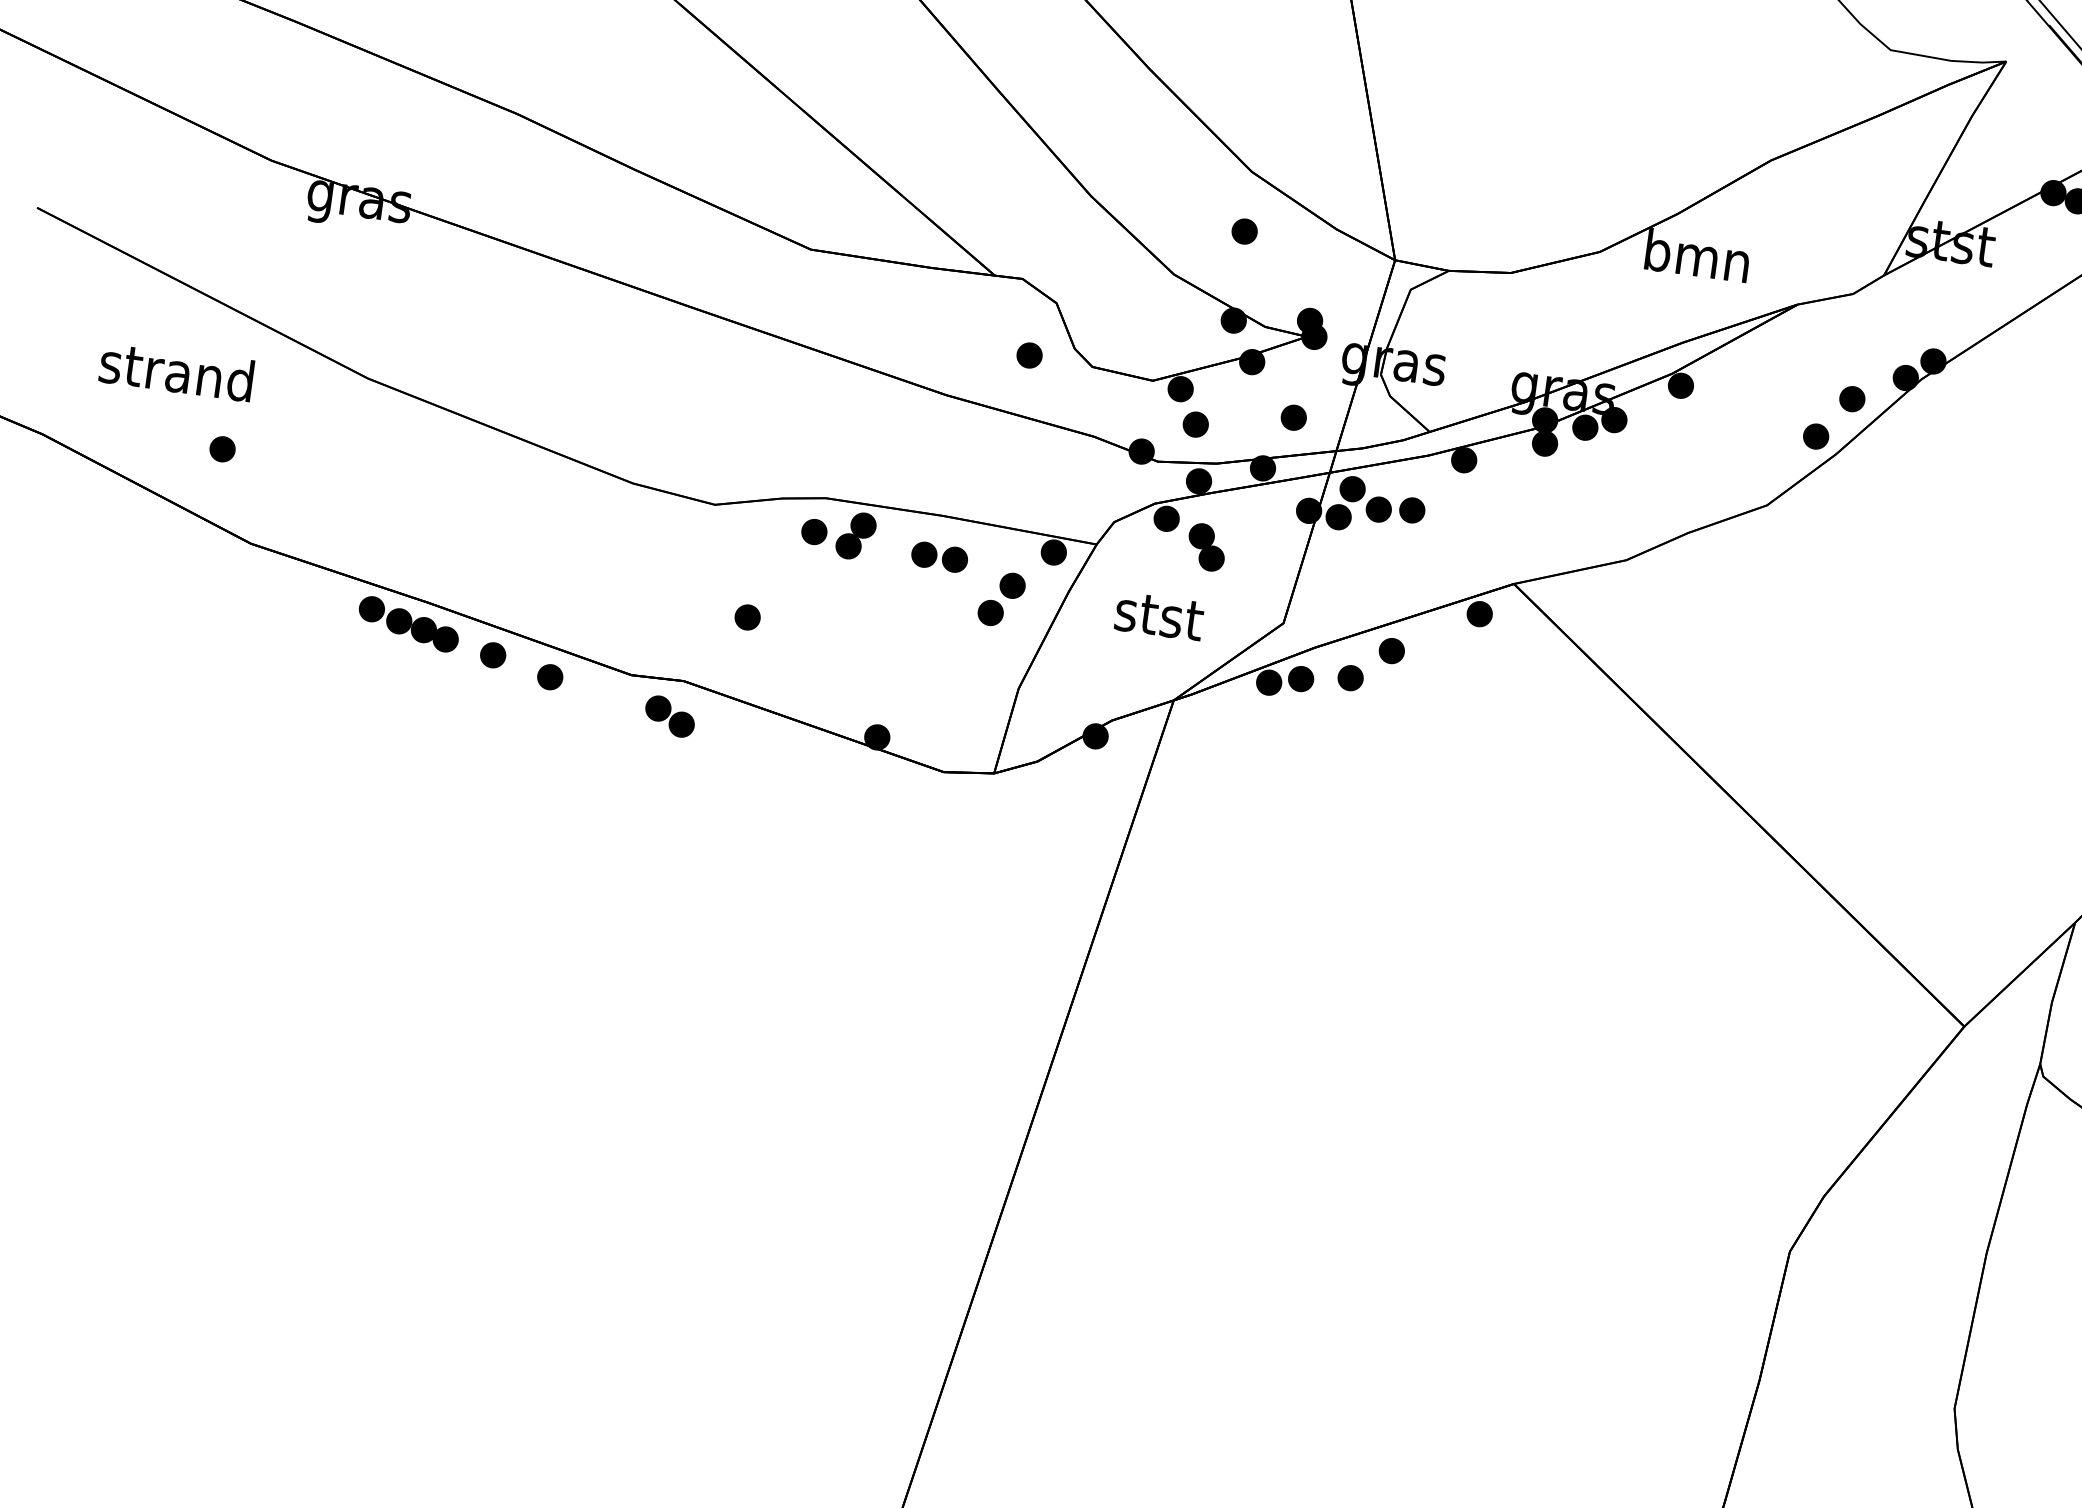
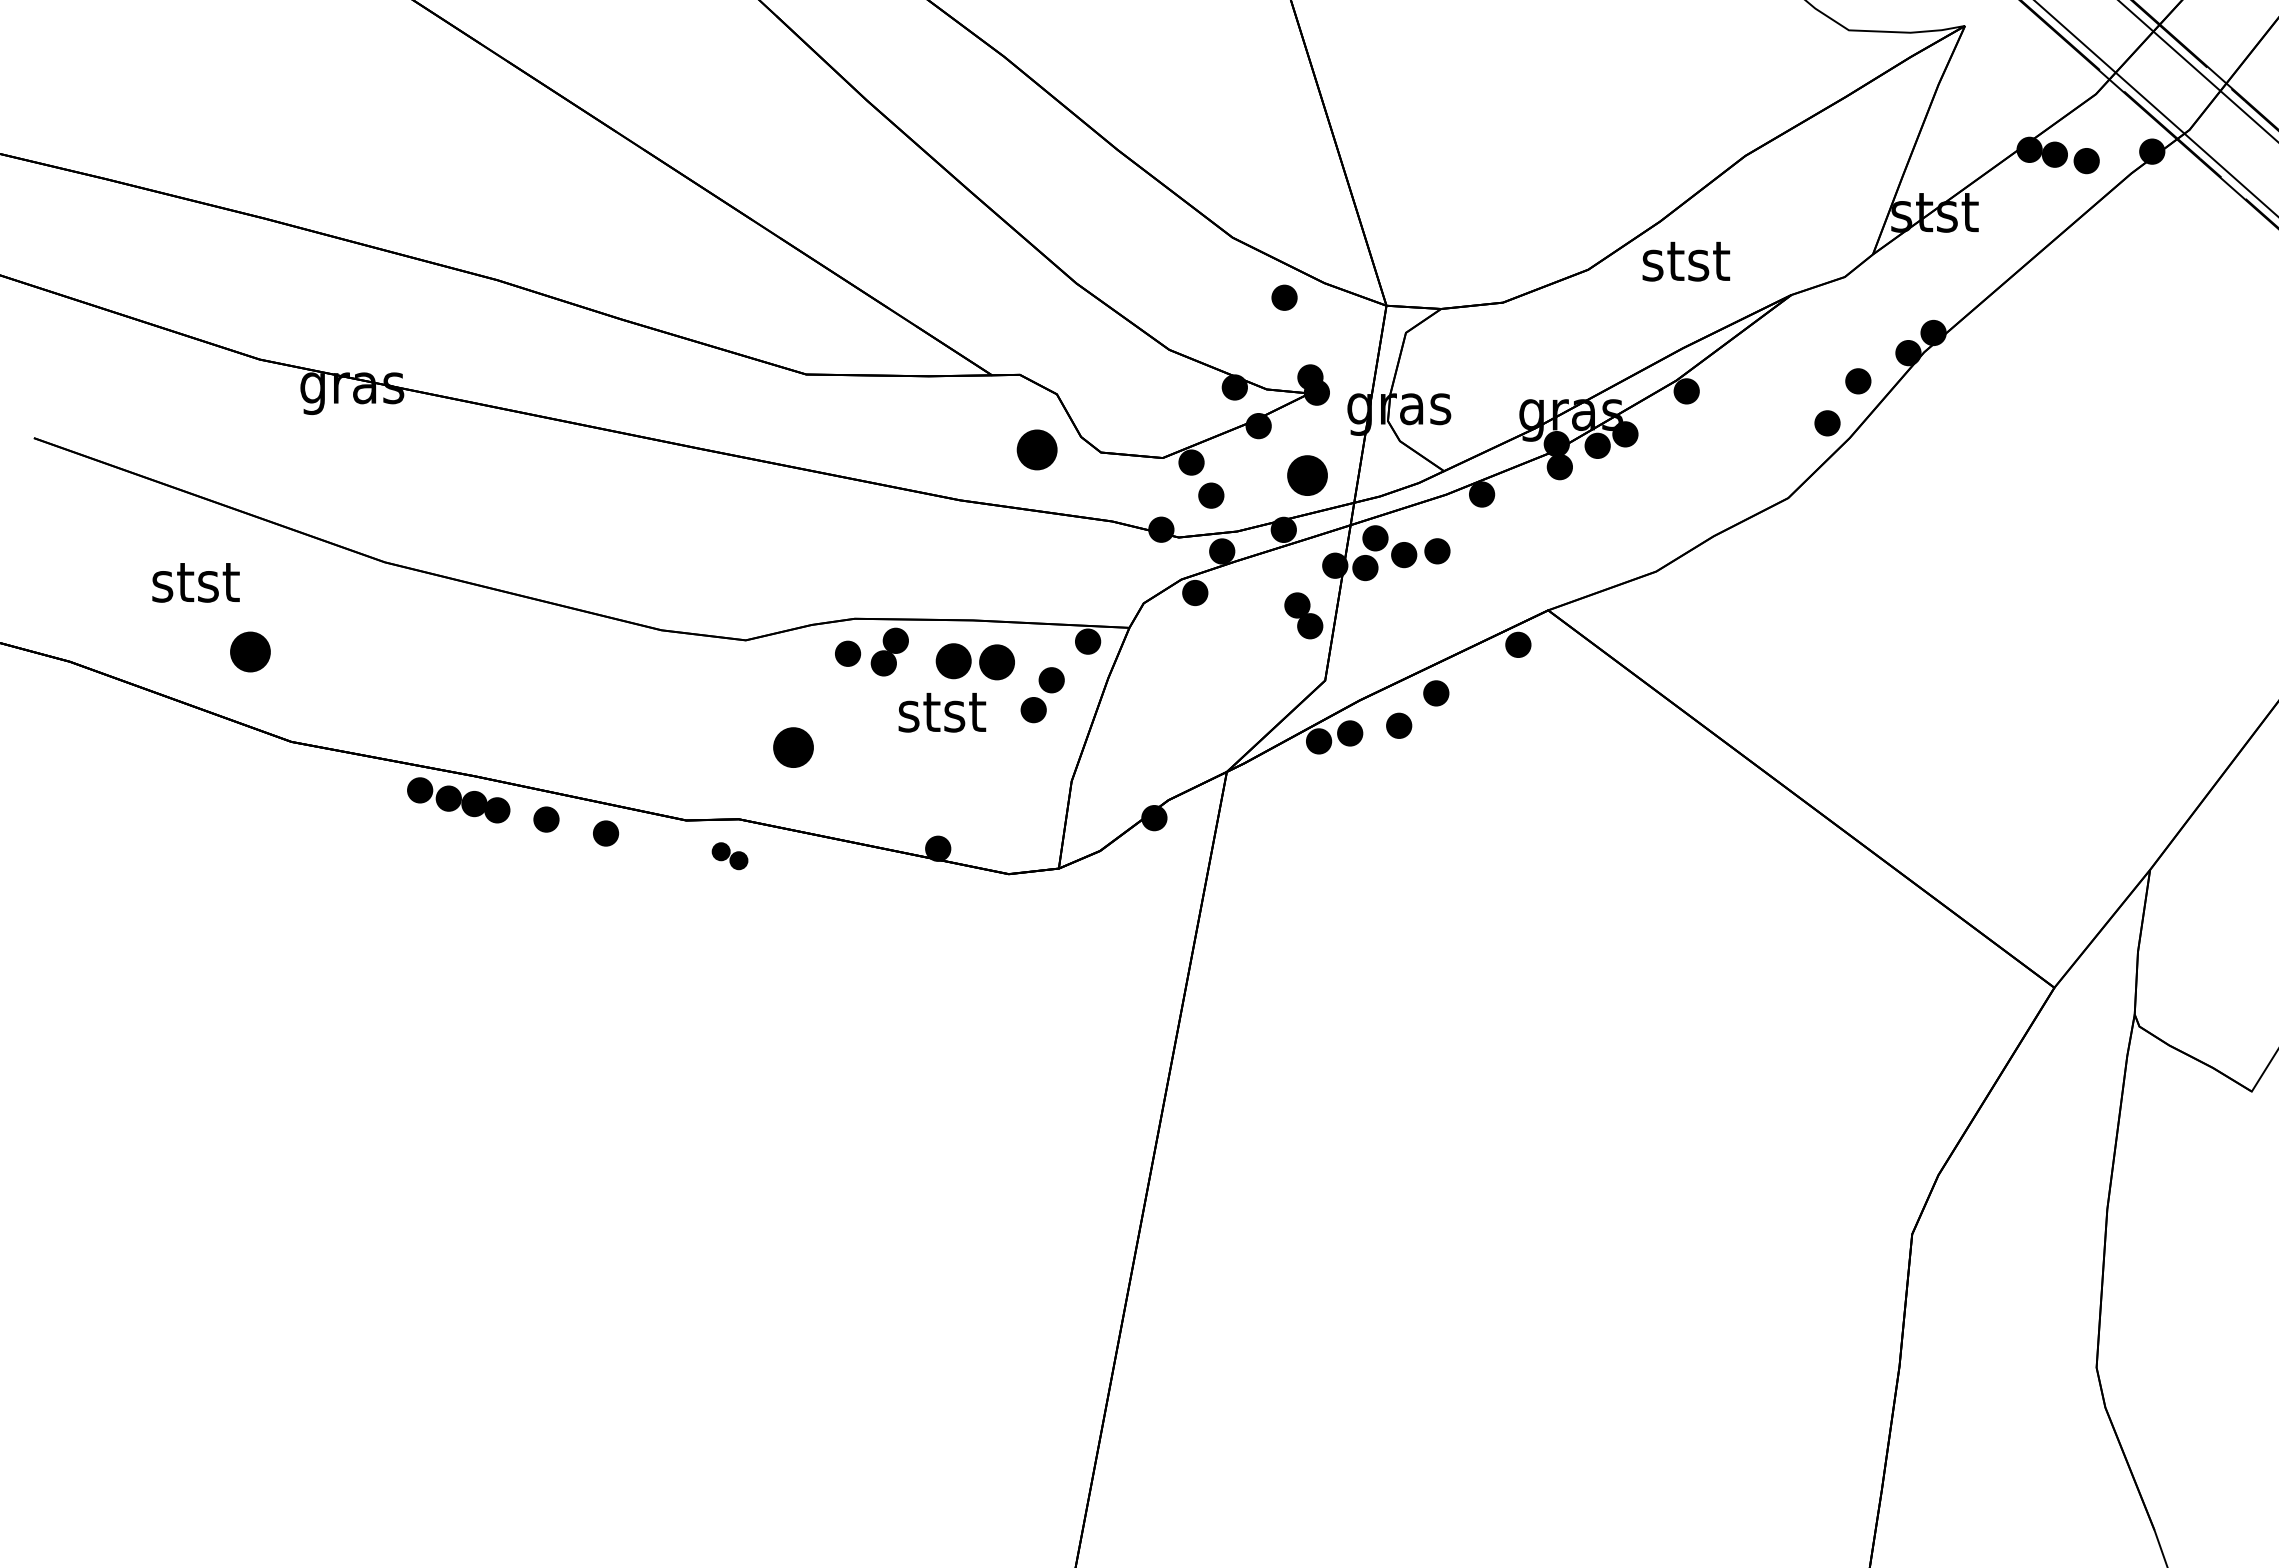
part: (1244, 231) -> (1284, 297), moved
text: (1697, 255) -> (1685, 259), bmn -> stst
part: (1029, 355) -> (1037, 449), size x1.6
text: (175, 370) -> (193, 580), strand -> stst
part: (1293, 417) -> (1307, 475), size x1.6
part: (222, 449) -> (250, 652), size x1.6
part: (1206, 547) -> (1303, 615), moved
part: (939, 556) -> (975, 661), size x1.4
text: (1159, 616) -> (942, 712), moved
part: (747, 617) -> (793, 747), size x1.6
part: (669, 715) -> (729, 855), size x0.7

